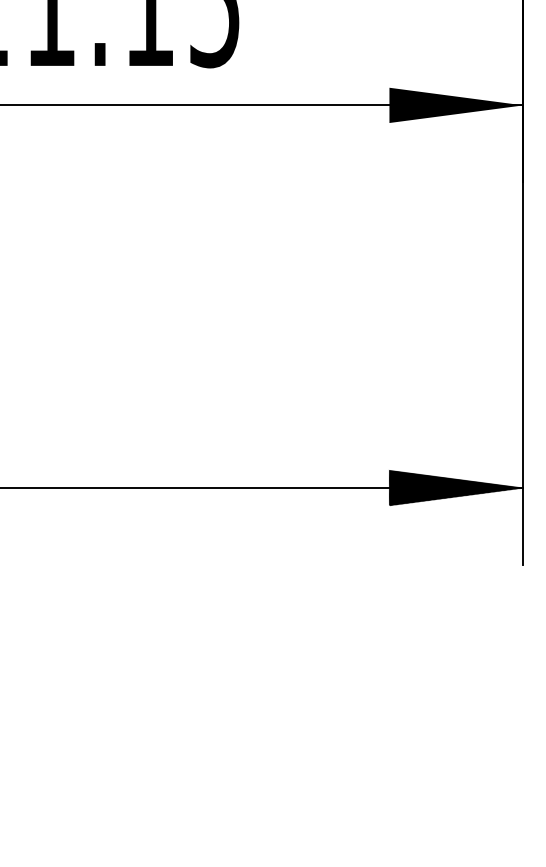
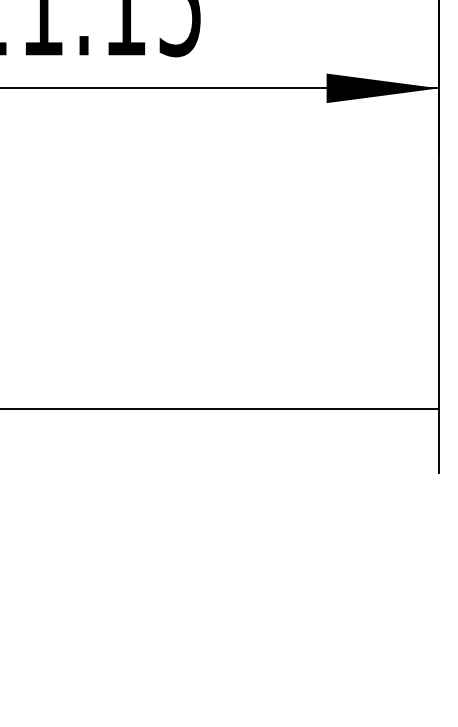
hatch: (456, 487) -> (382, 408), removed

